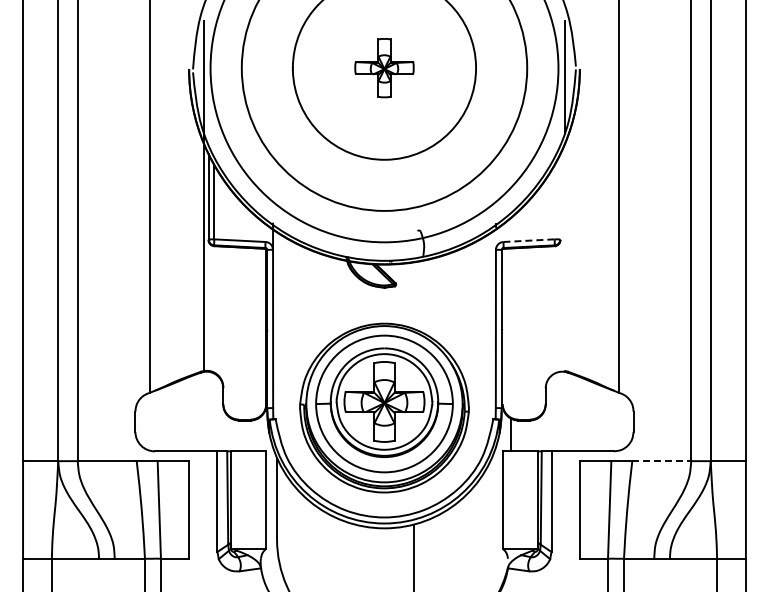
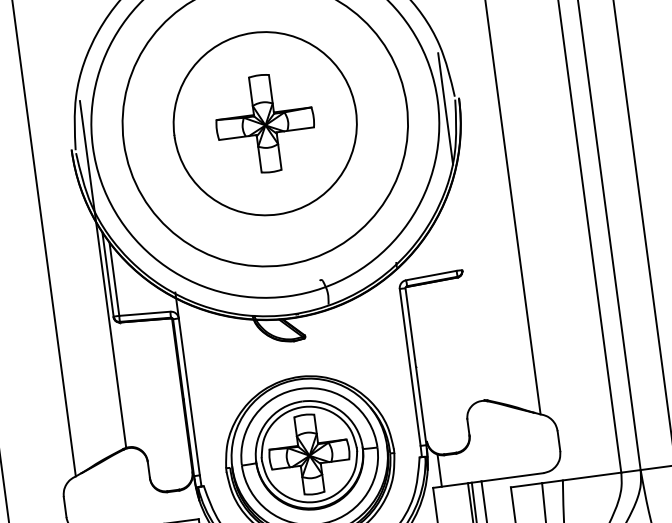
part: (384, 67) -> (265, 123), size x1.67
line: (529, 240) -> (431, 275), dashed -> solid
line: (662, 461) -> (592, 476), dashed -> solid

